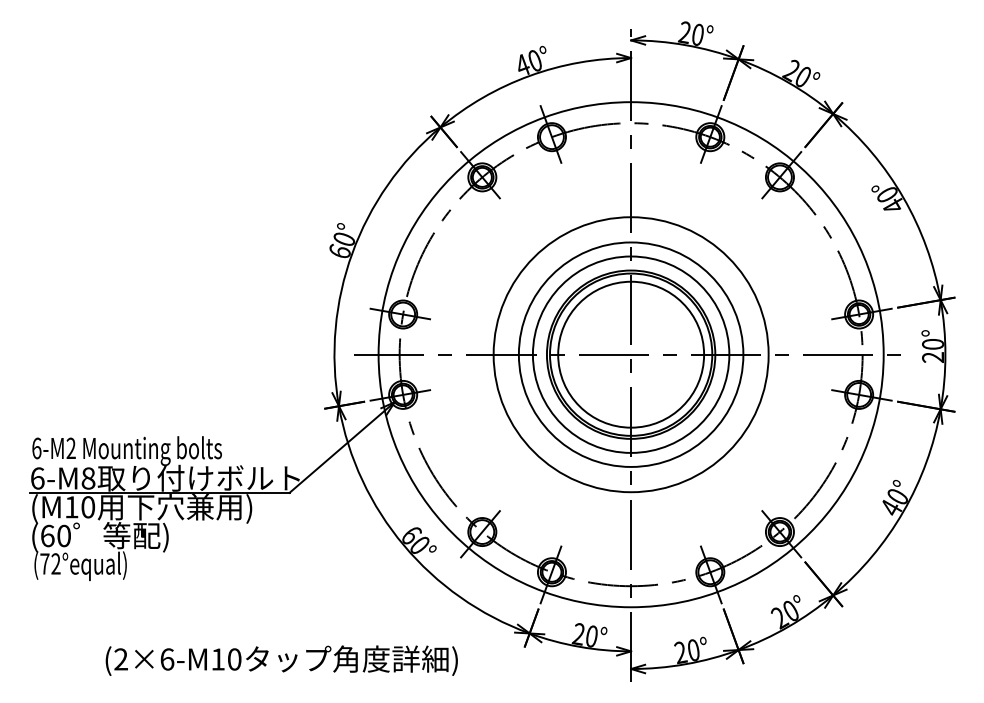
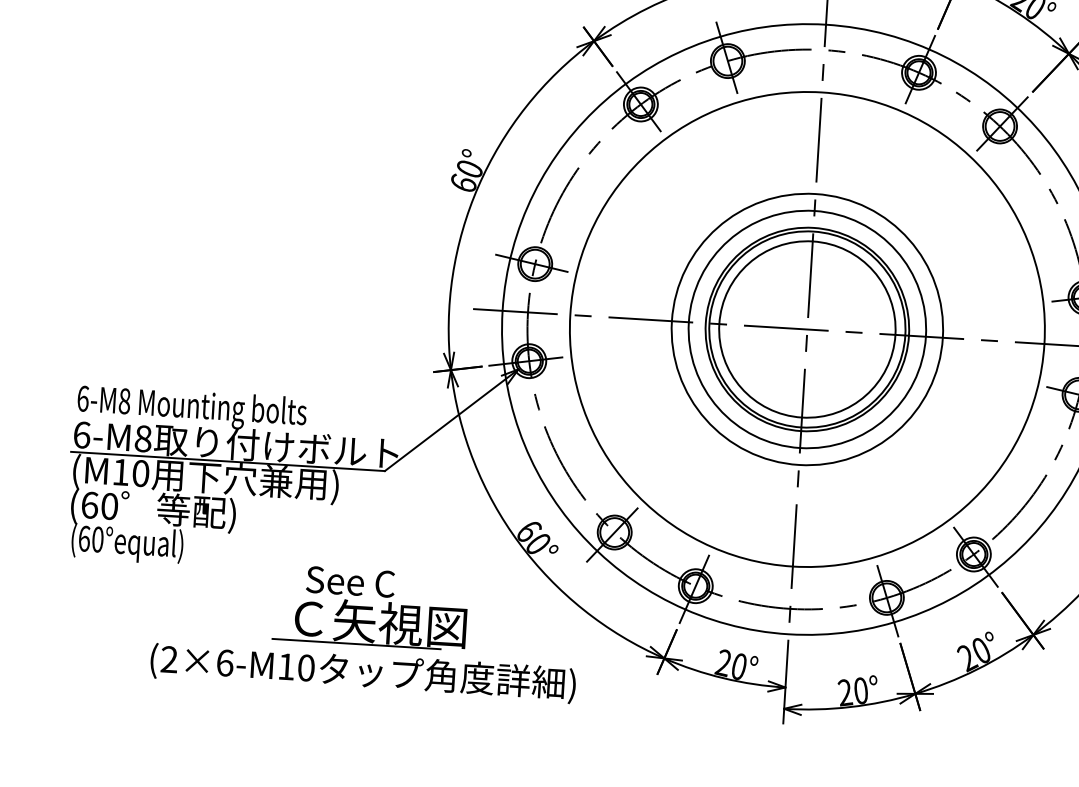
circle: (630, 354) -> (806, 329), size x1.43
text: (70, 448) -> (123, 401), 6-M2 -> 6-M8
text: (50, 563) -> (91, 538), (72°equal) -> (60°equal)
part: (284, 606) -> (370, 607), added

